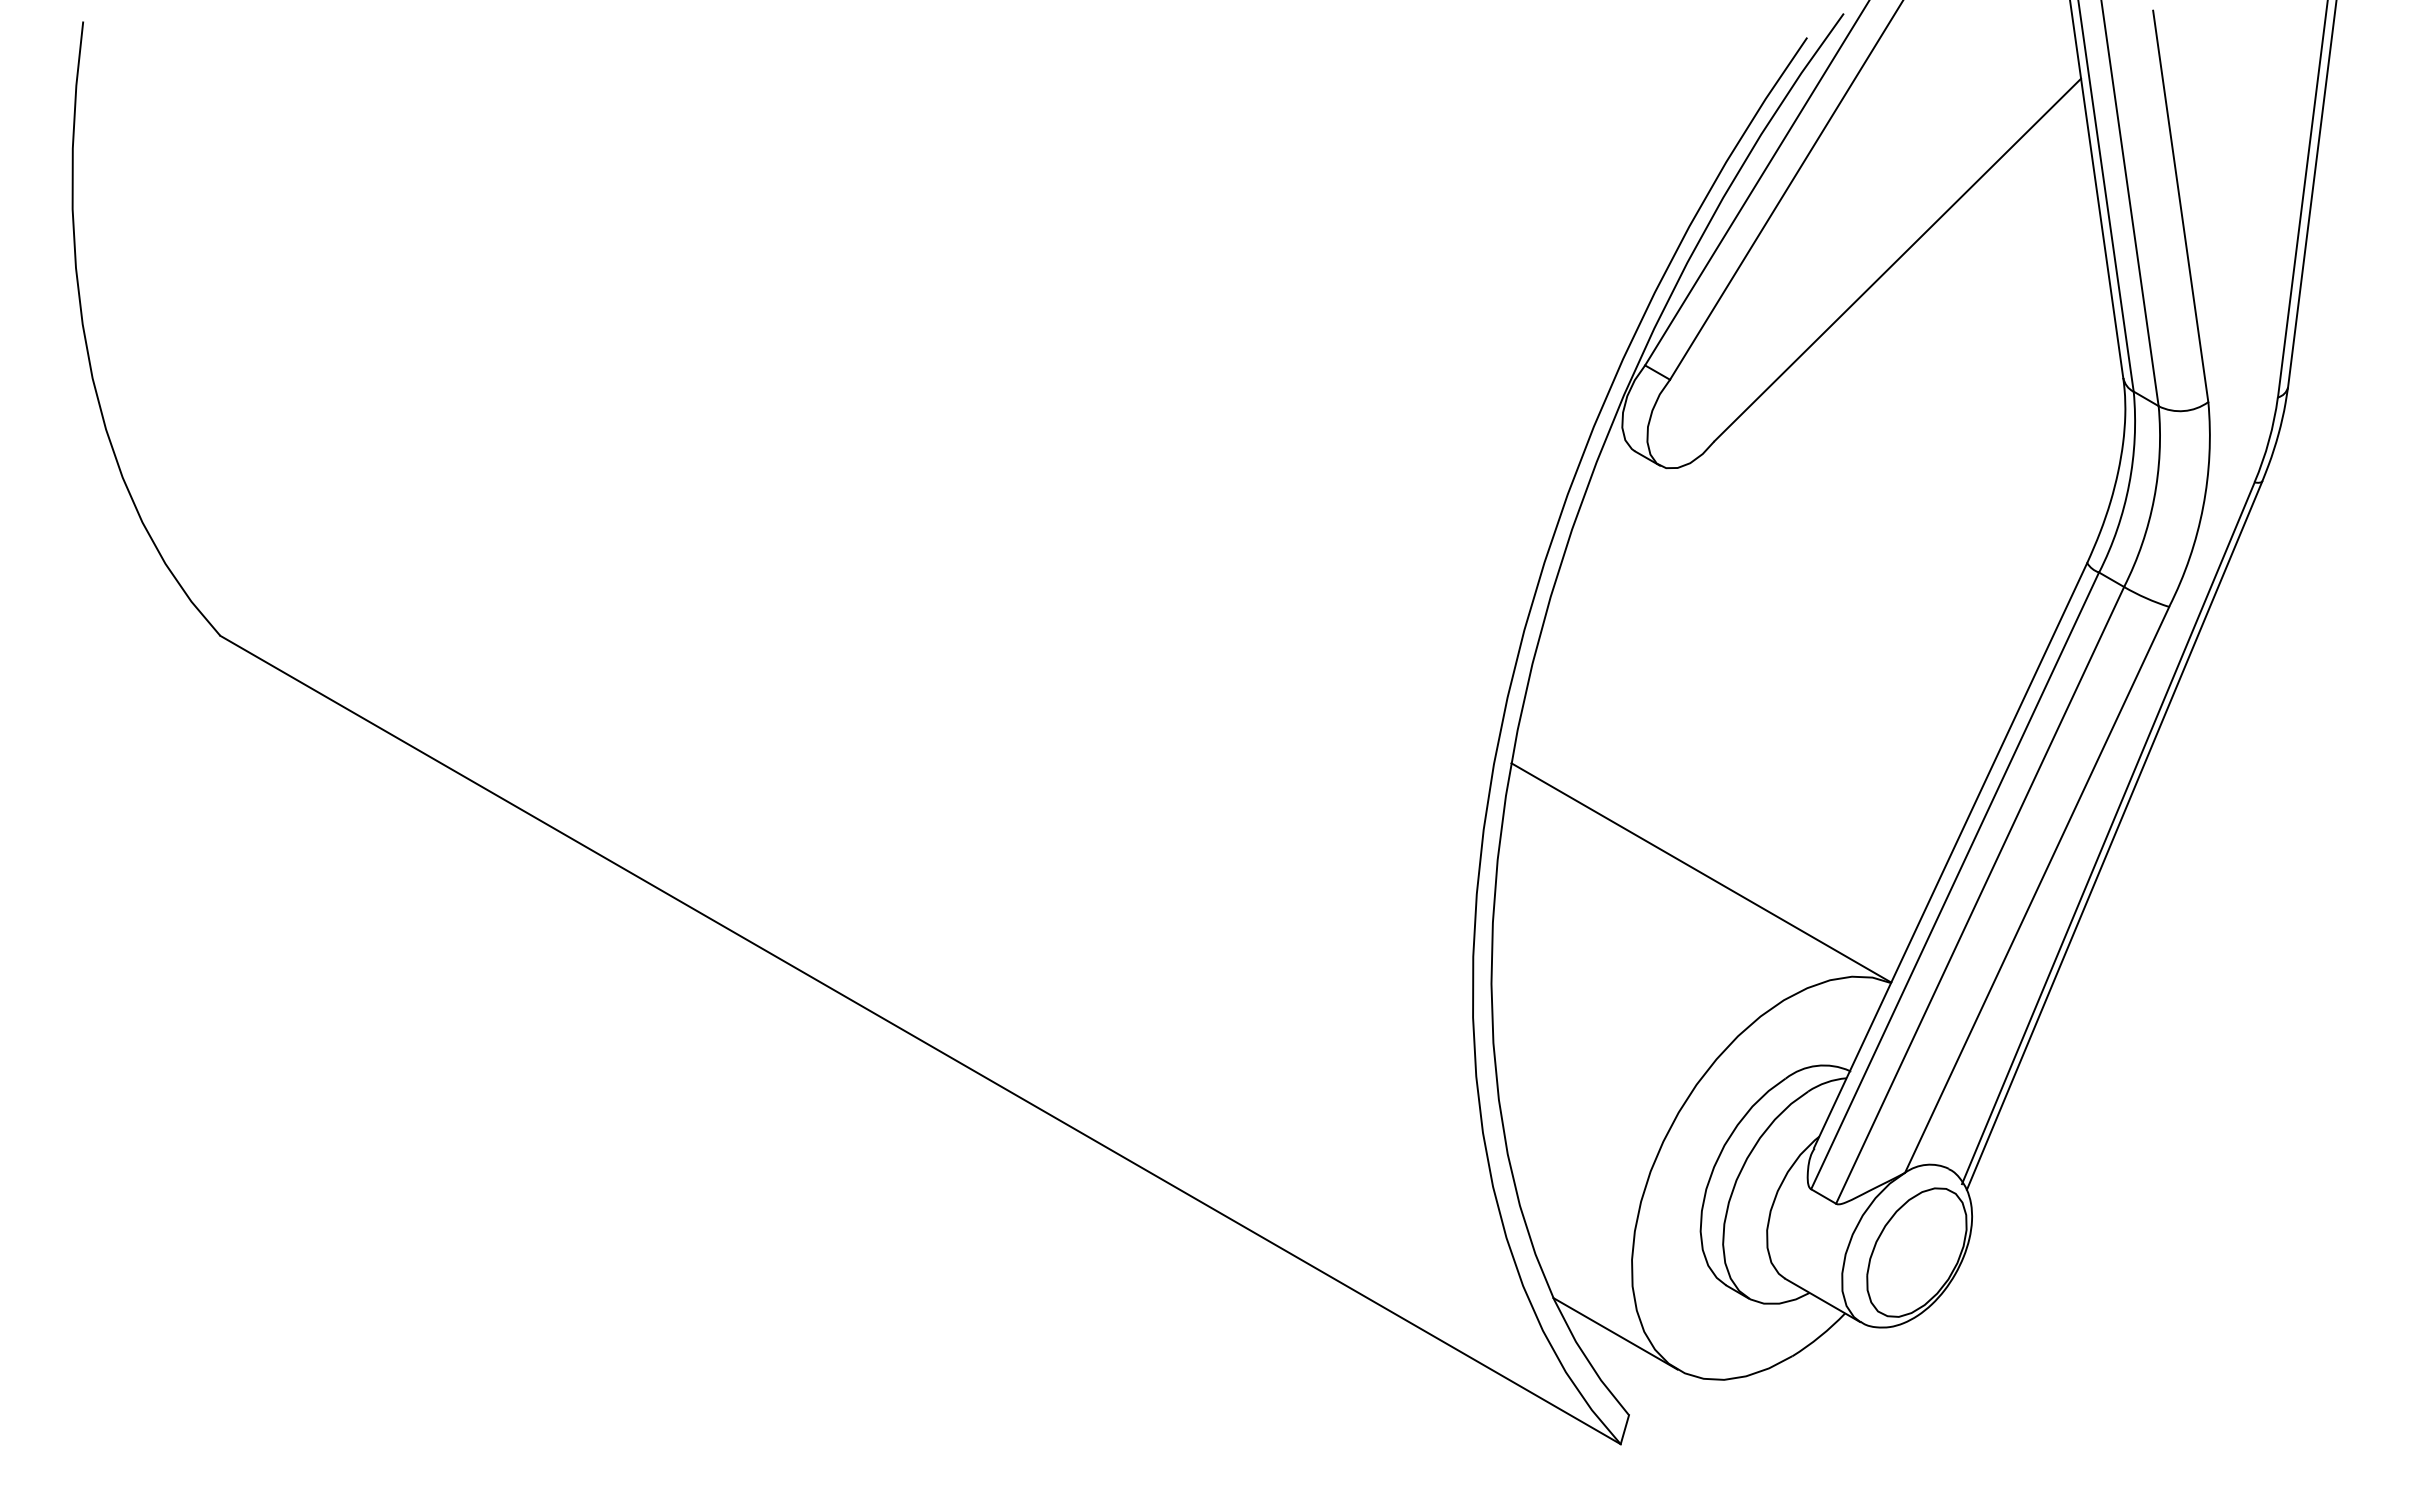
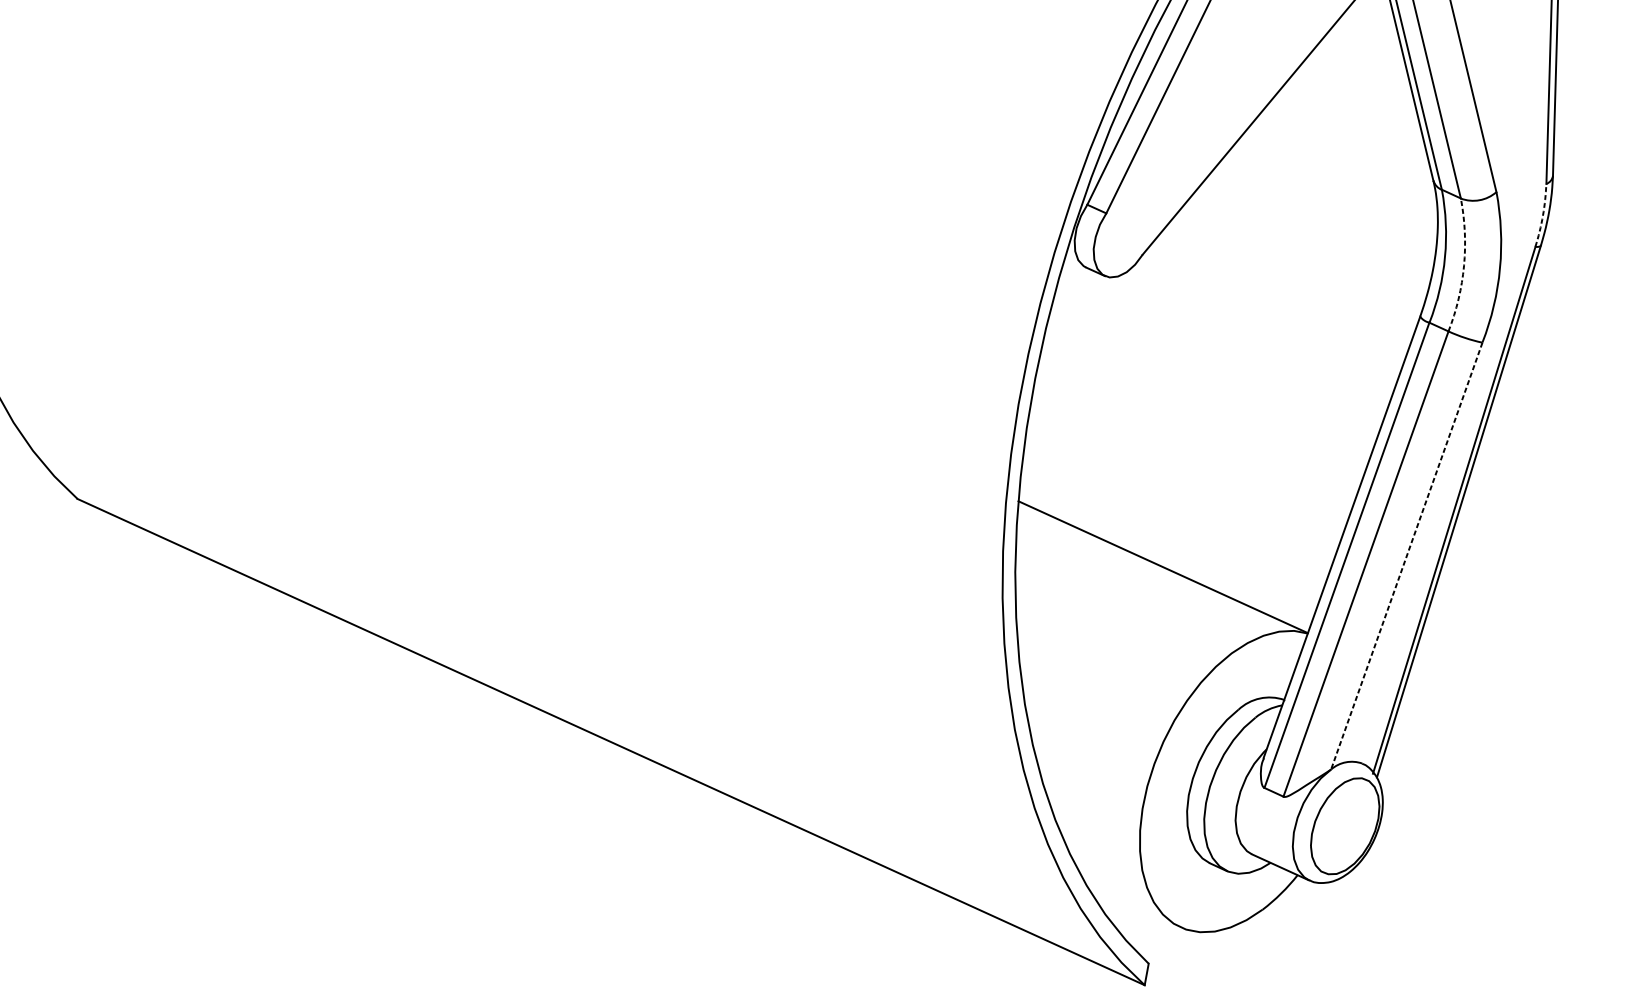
arc: (2269, 440) -> (1543, 215), solid -> dashed
arc: (2154, 498) -> (1464, 265), solid -> dashed
line: (2036, 890) -> (1406, 556), solid -> dashed
line: (1615, 1333) -> (1133, 905), removed

